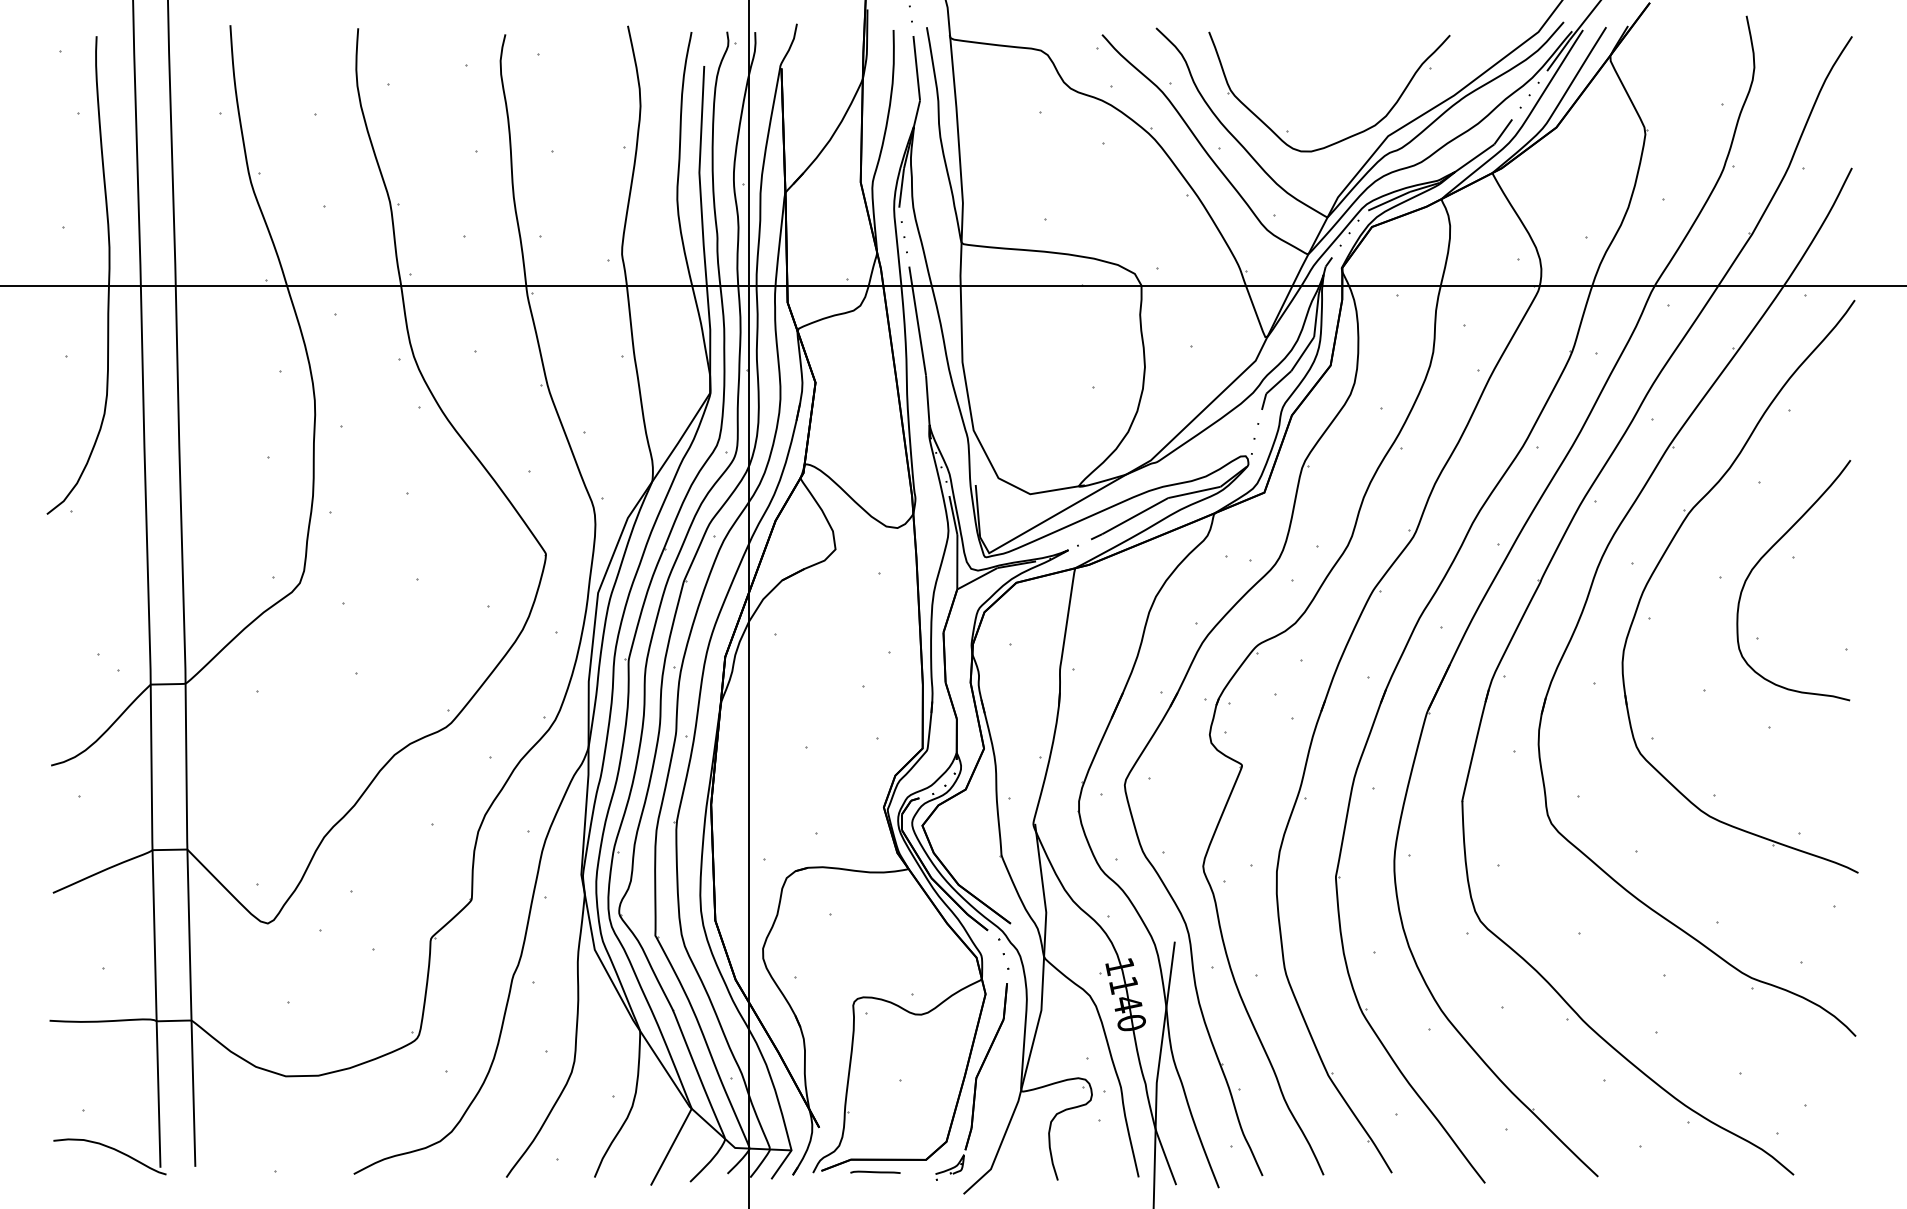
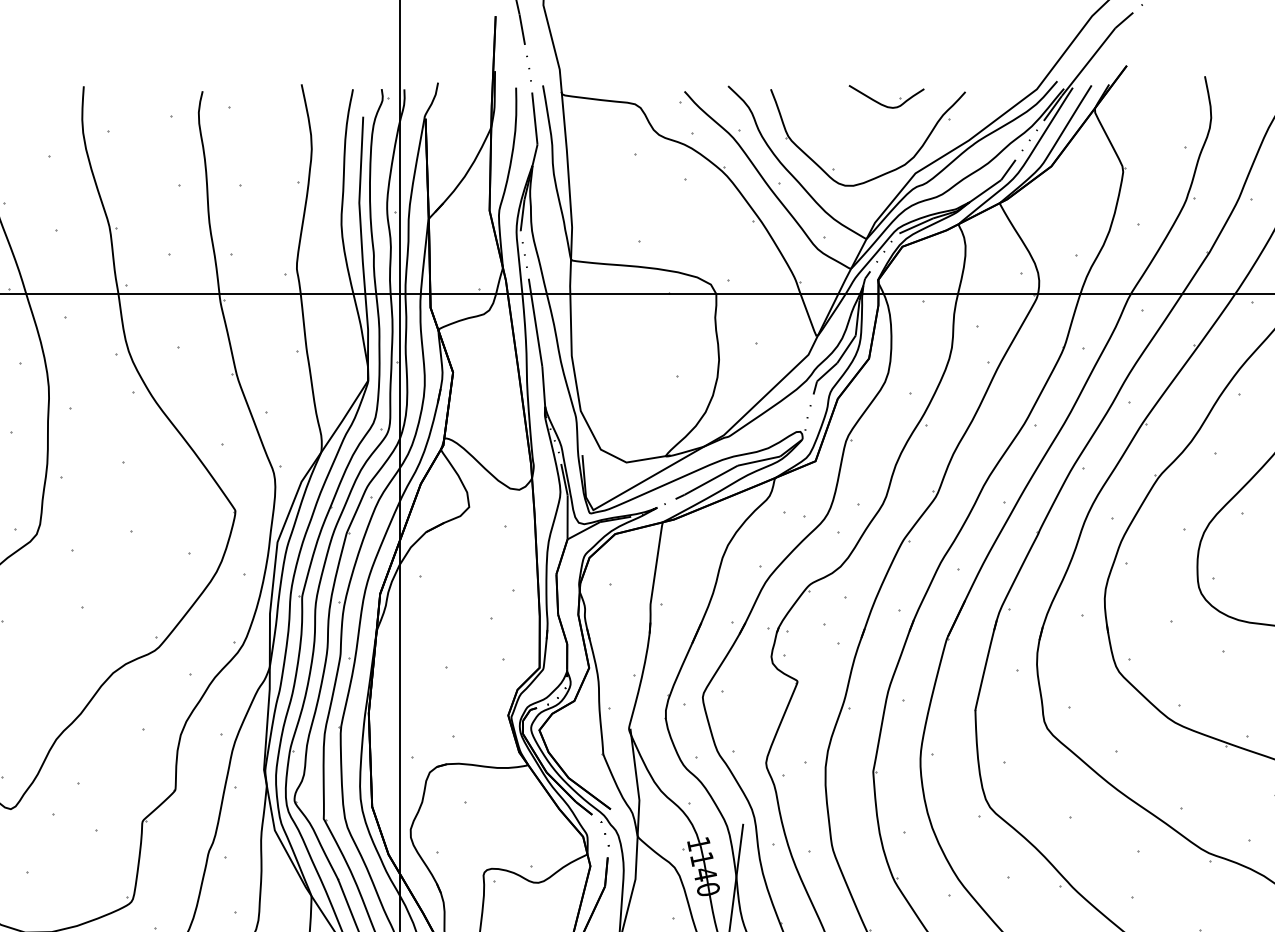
part: (1347, 50) -> (882, 104), added

